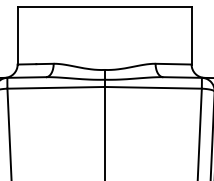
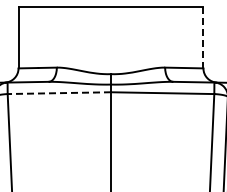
line: (191, 35) -> (203, 37), solid -> dashed
line: (56, 88) -> (59, 93), solid -> dashed

